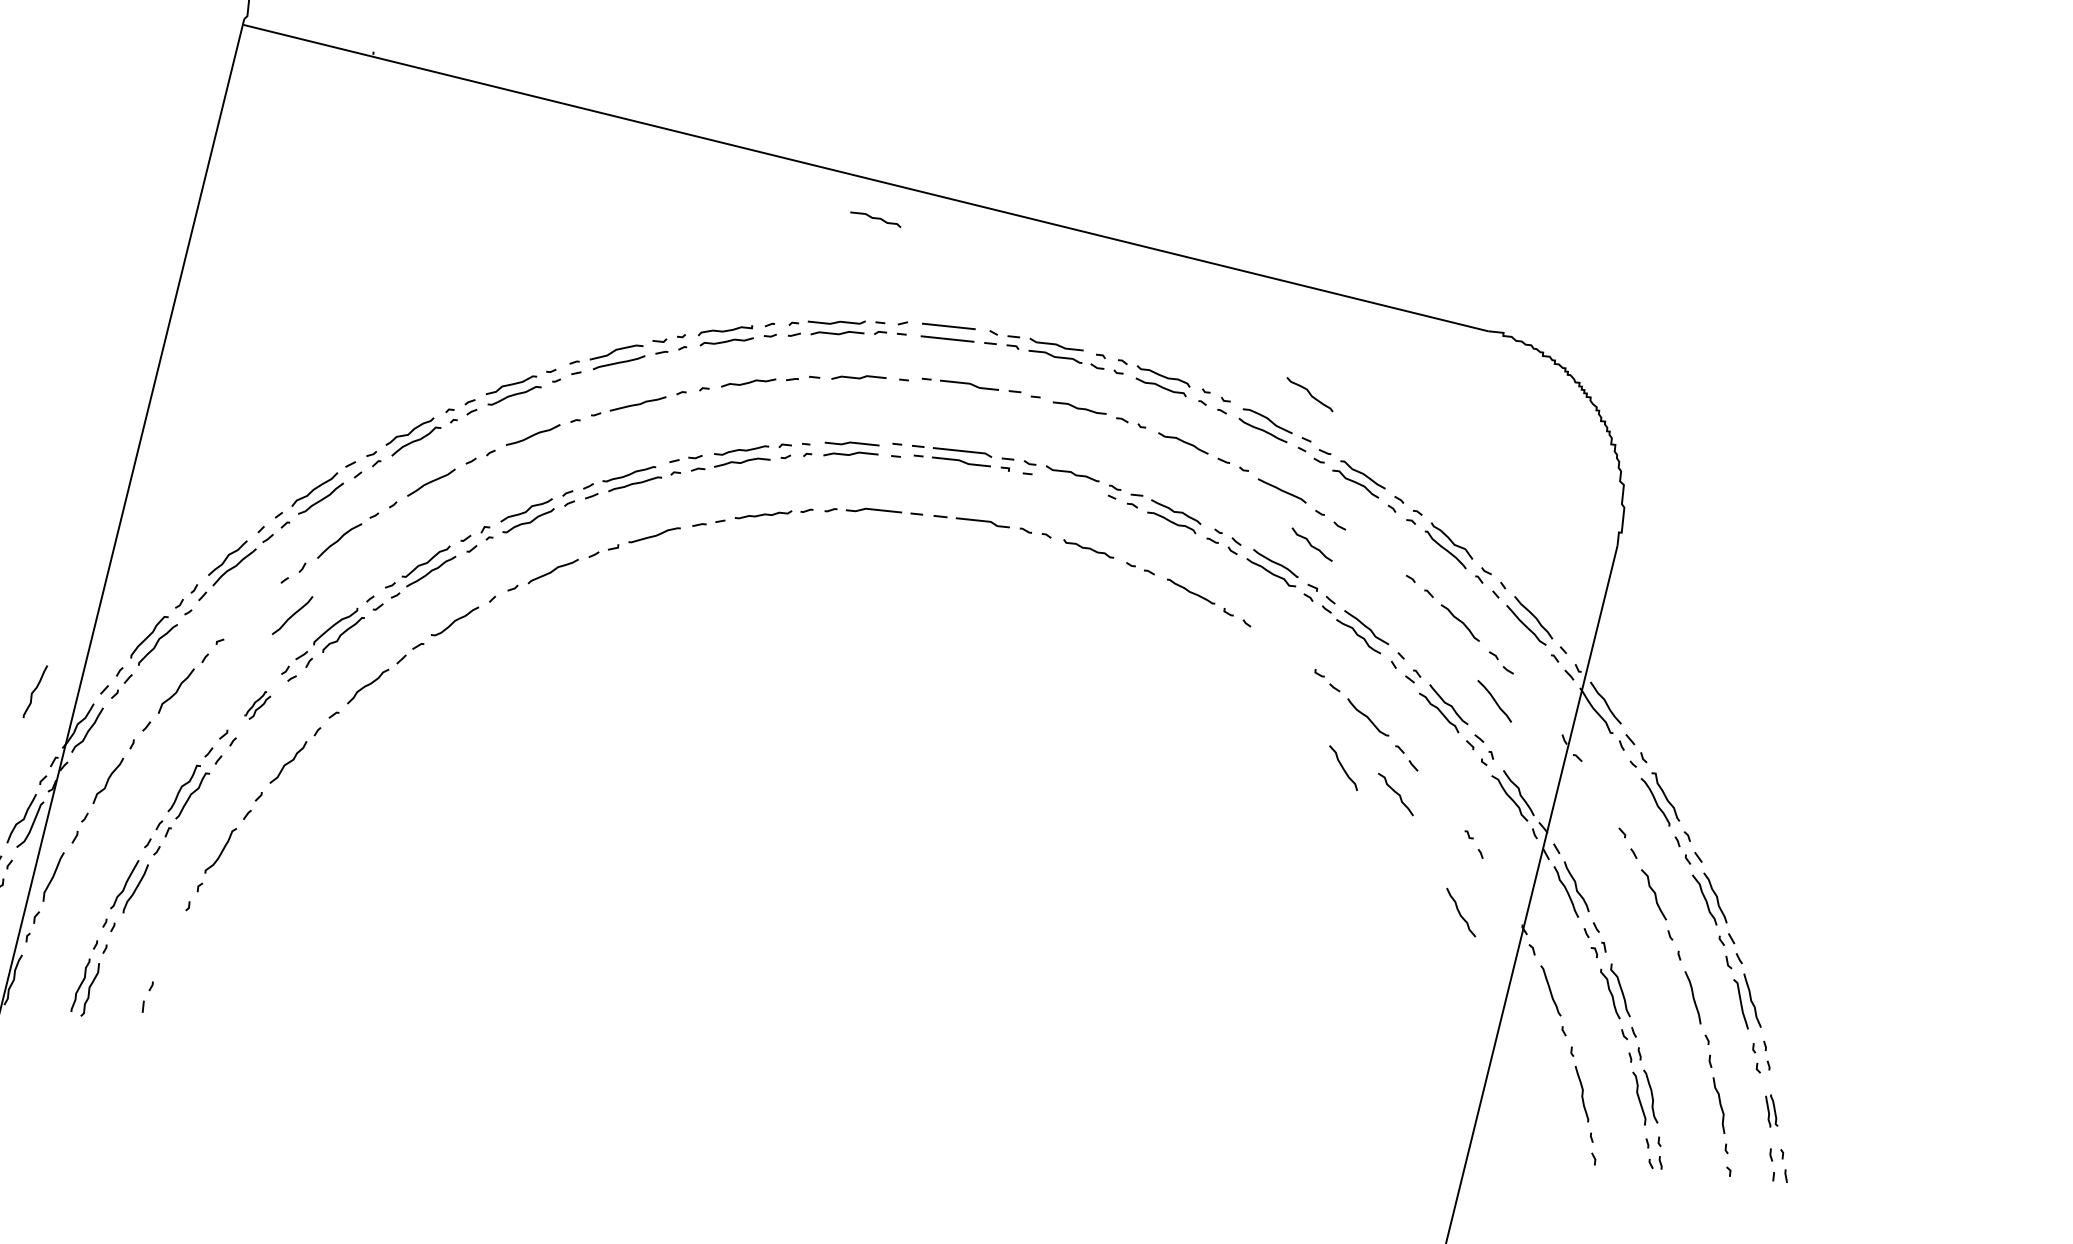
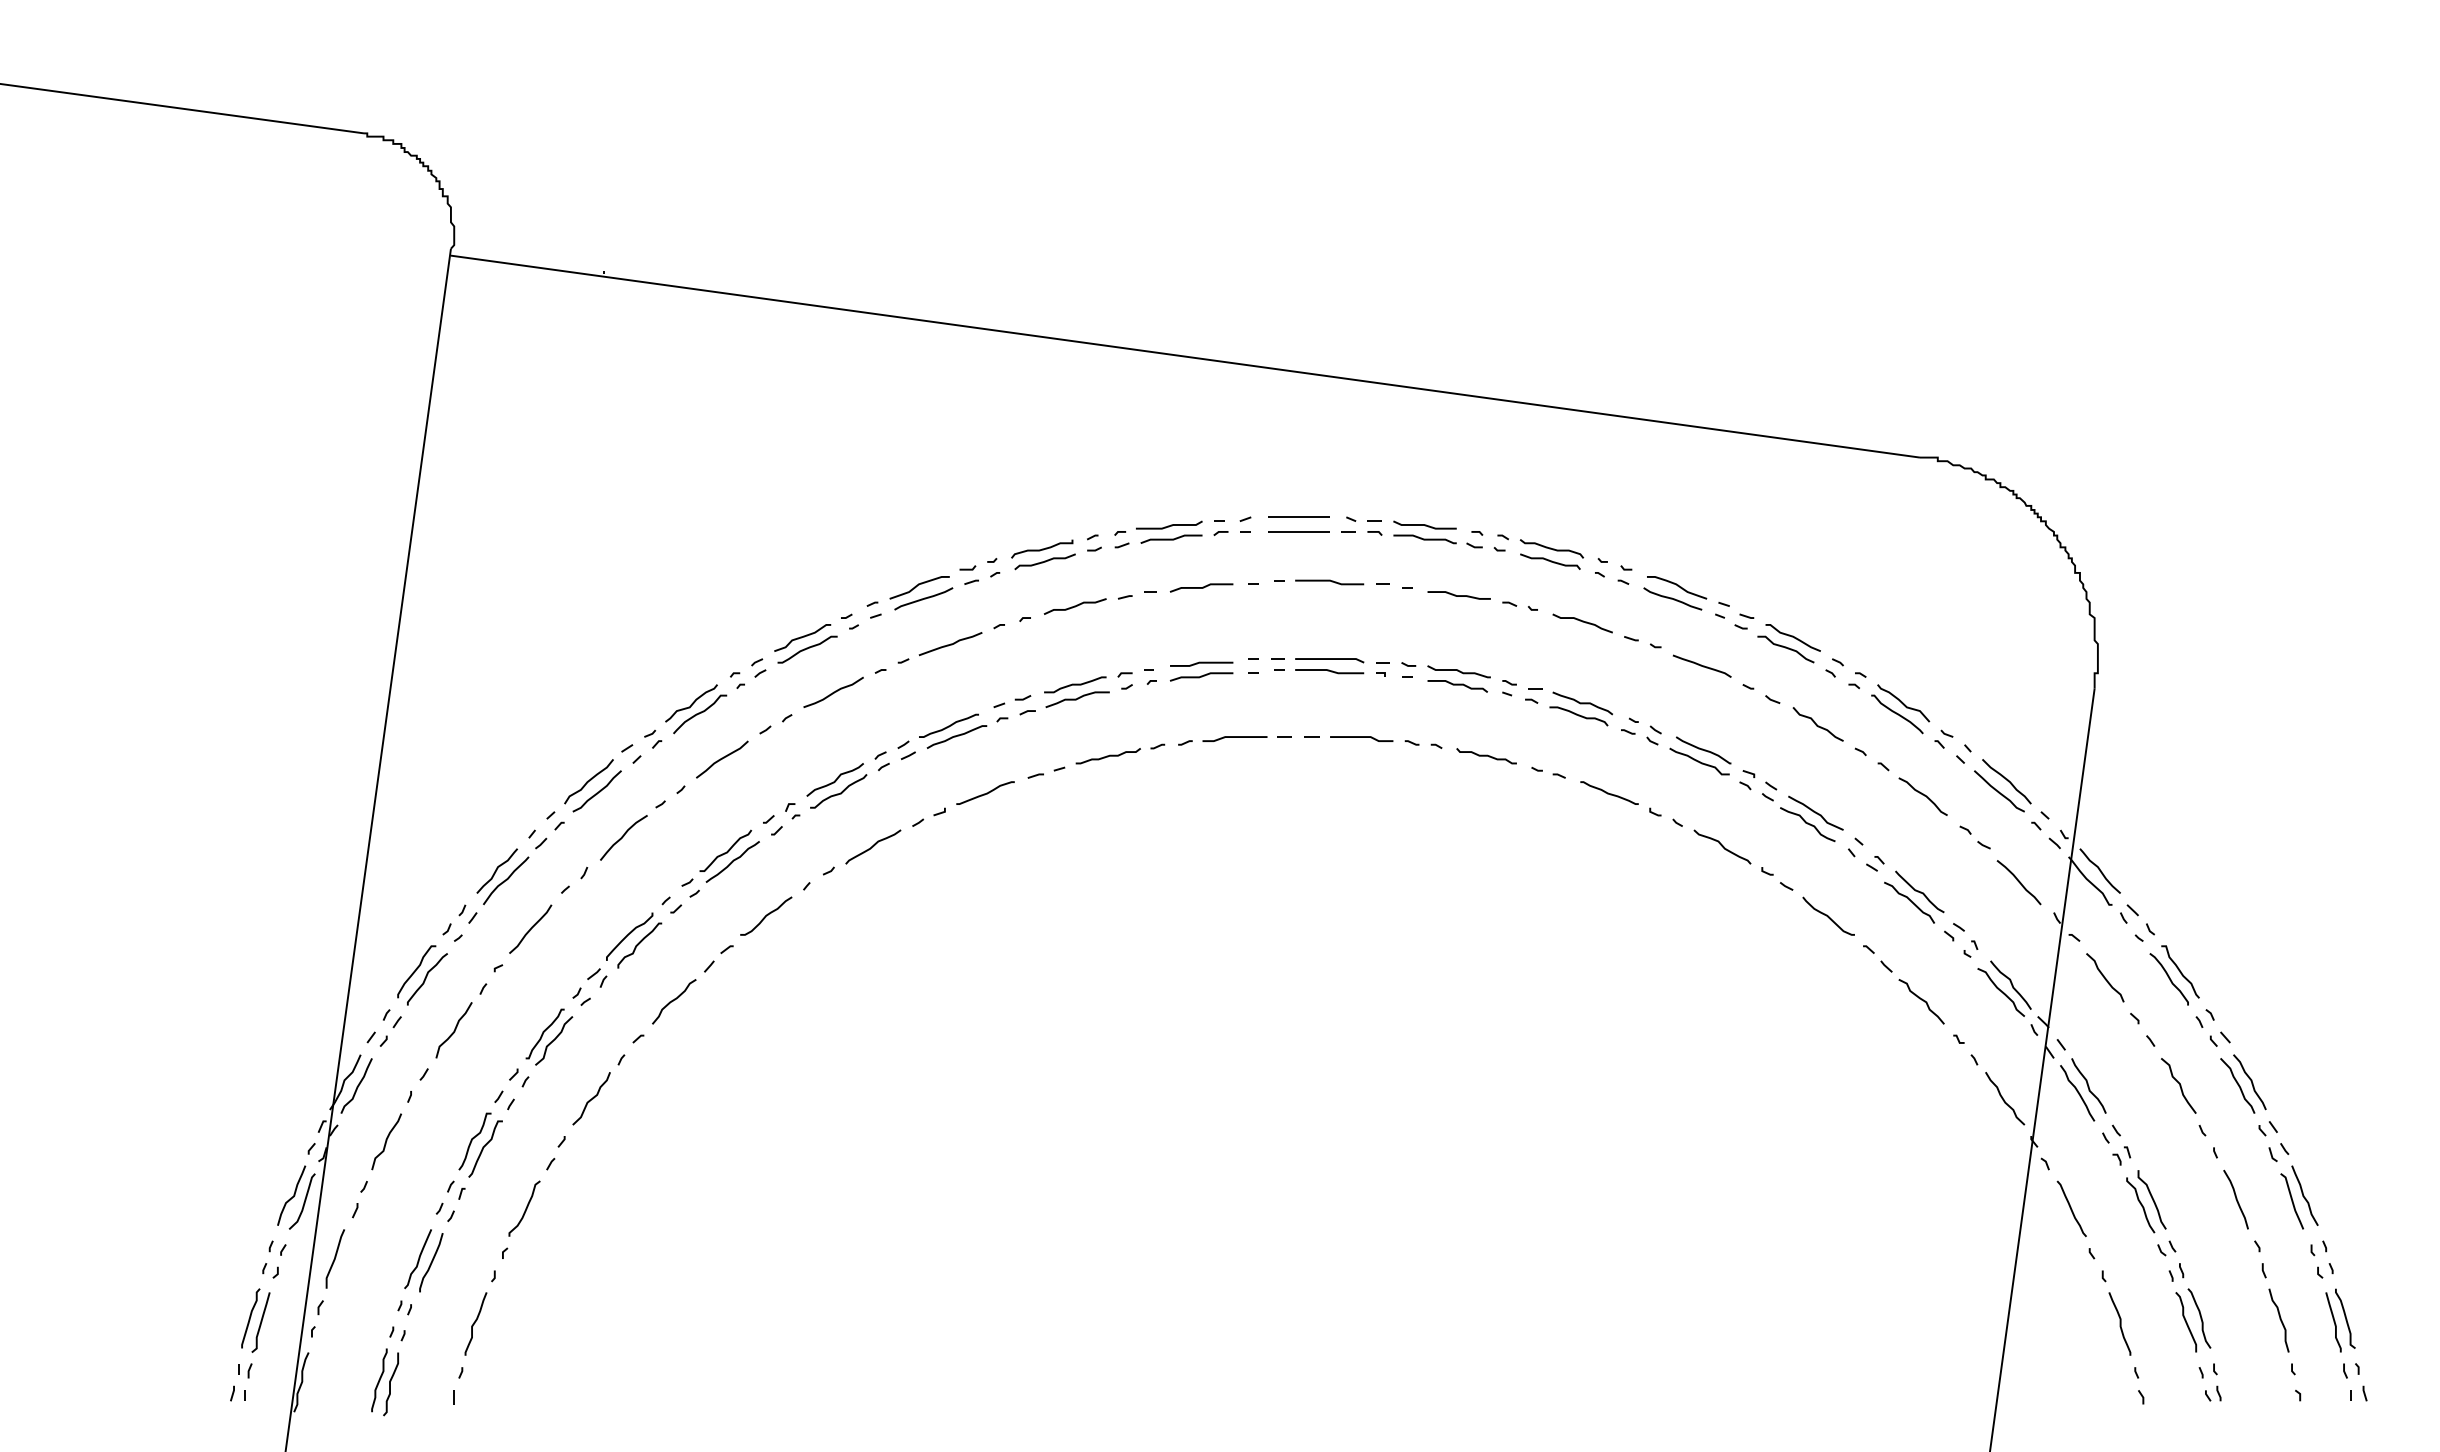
curve: (875, 218) -> (1457, 685), moved
curve: (1310, 394) -> (1722, 846), moved
curve: (1311, 544) -> (1817, 724), moved
curve: (292, 614) -> (530, 928), moved
curve: (35, 691) -> (475, 1323), moved
curve: (1494, 701) -> (2018, 882), moved
part: (257, 705) -> (549, 1036), size x1.67
curve: (1343, 767) -> (2105, 977), moved
curve: (1395, 793) -> (1921, 1000), moved
curve: (1460, 913) -> (2004, 1099), moved
part: (1771, 1111) -> (2340, 1320), size x1.67

